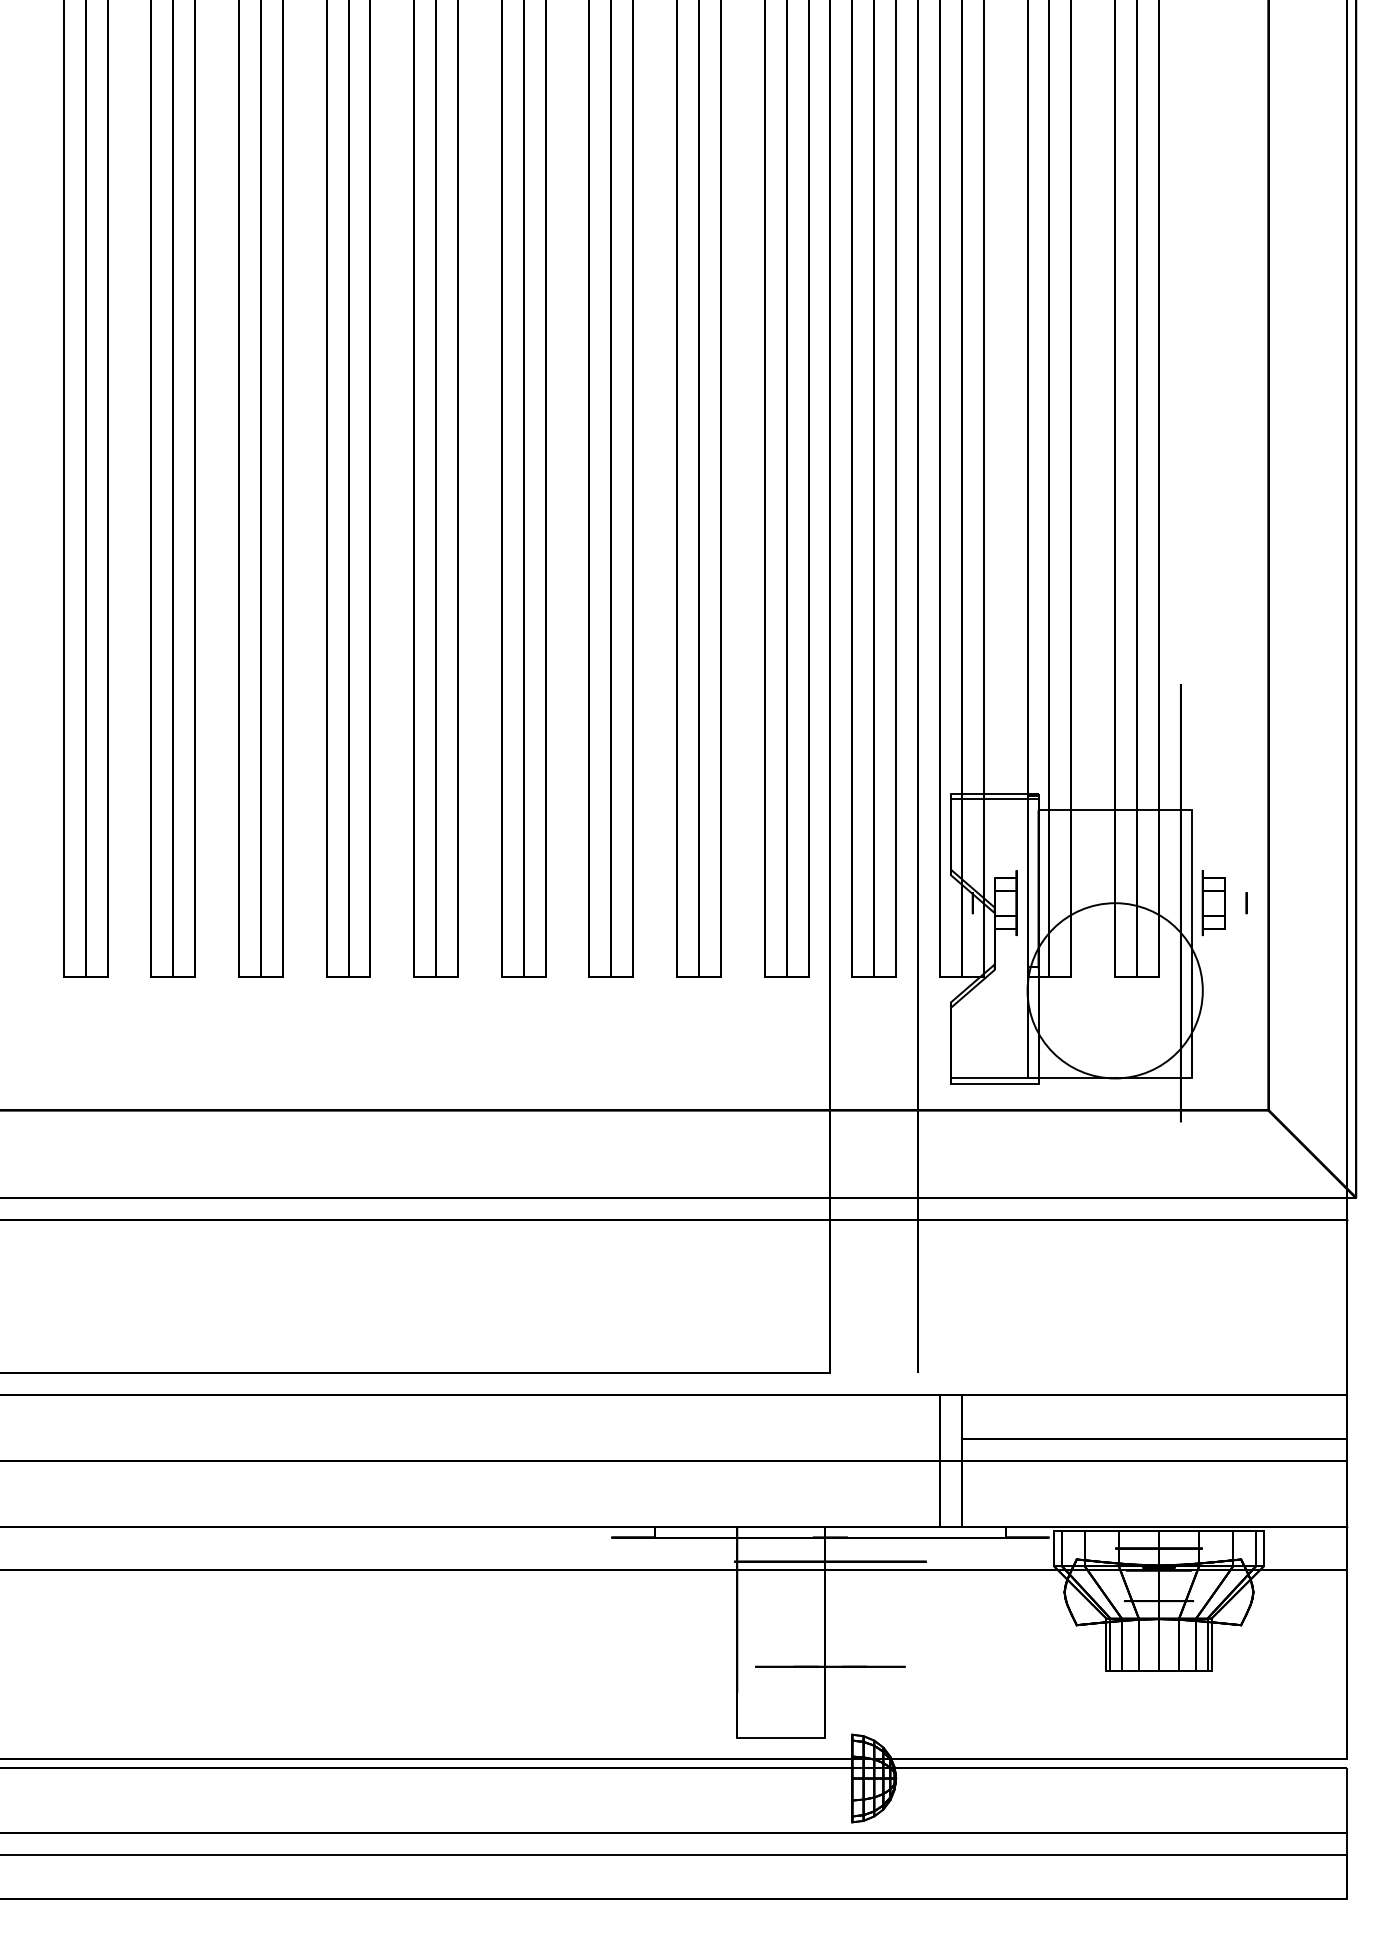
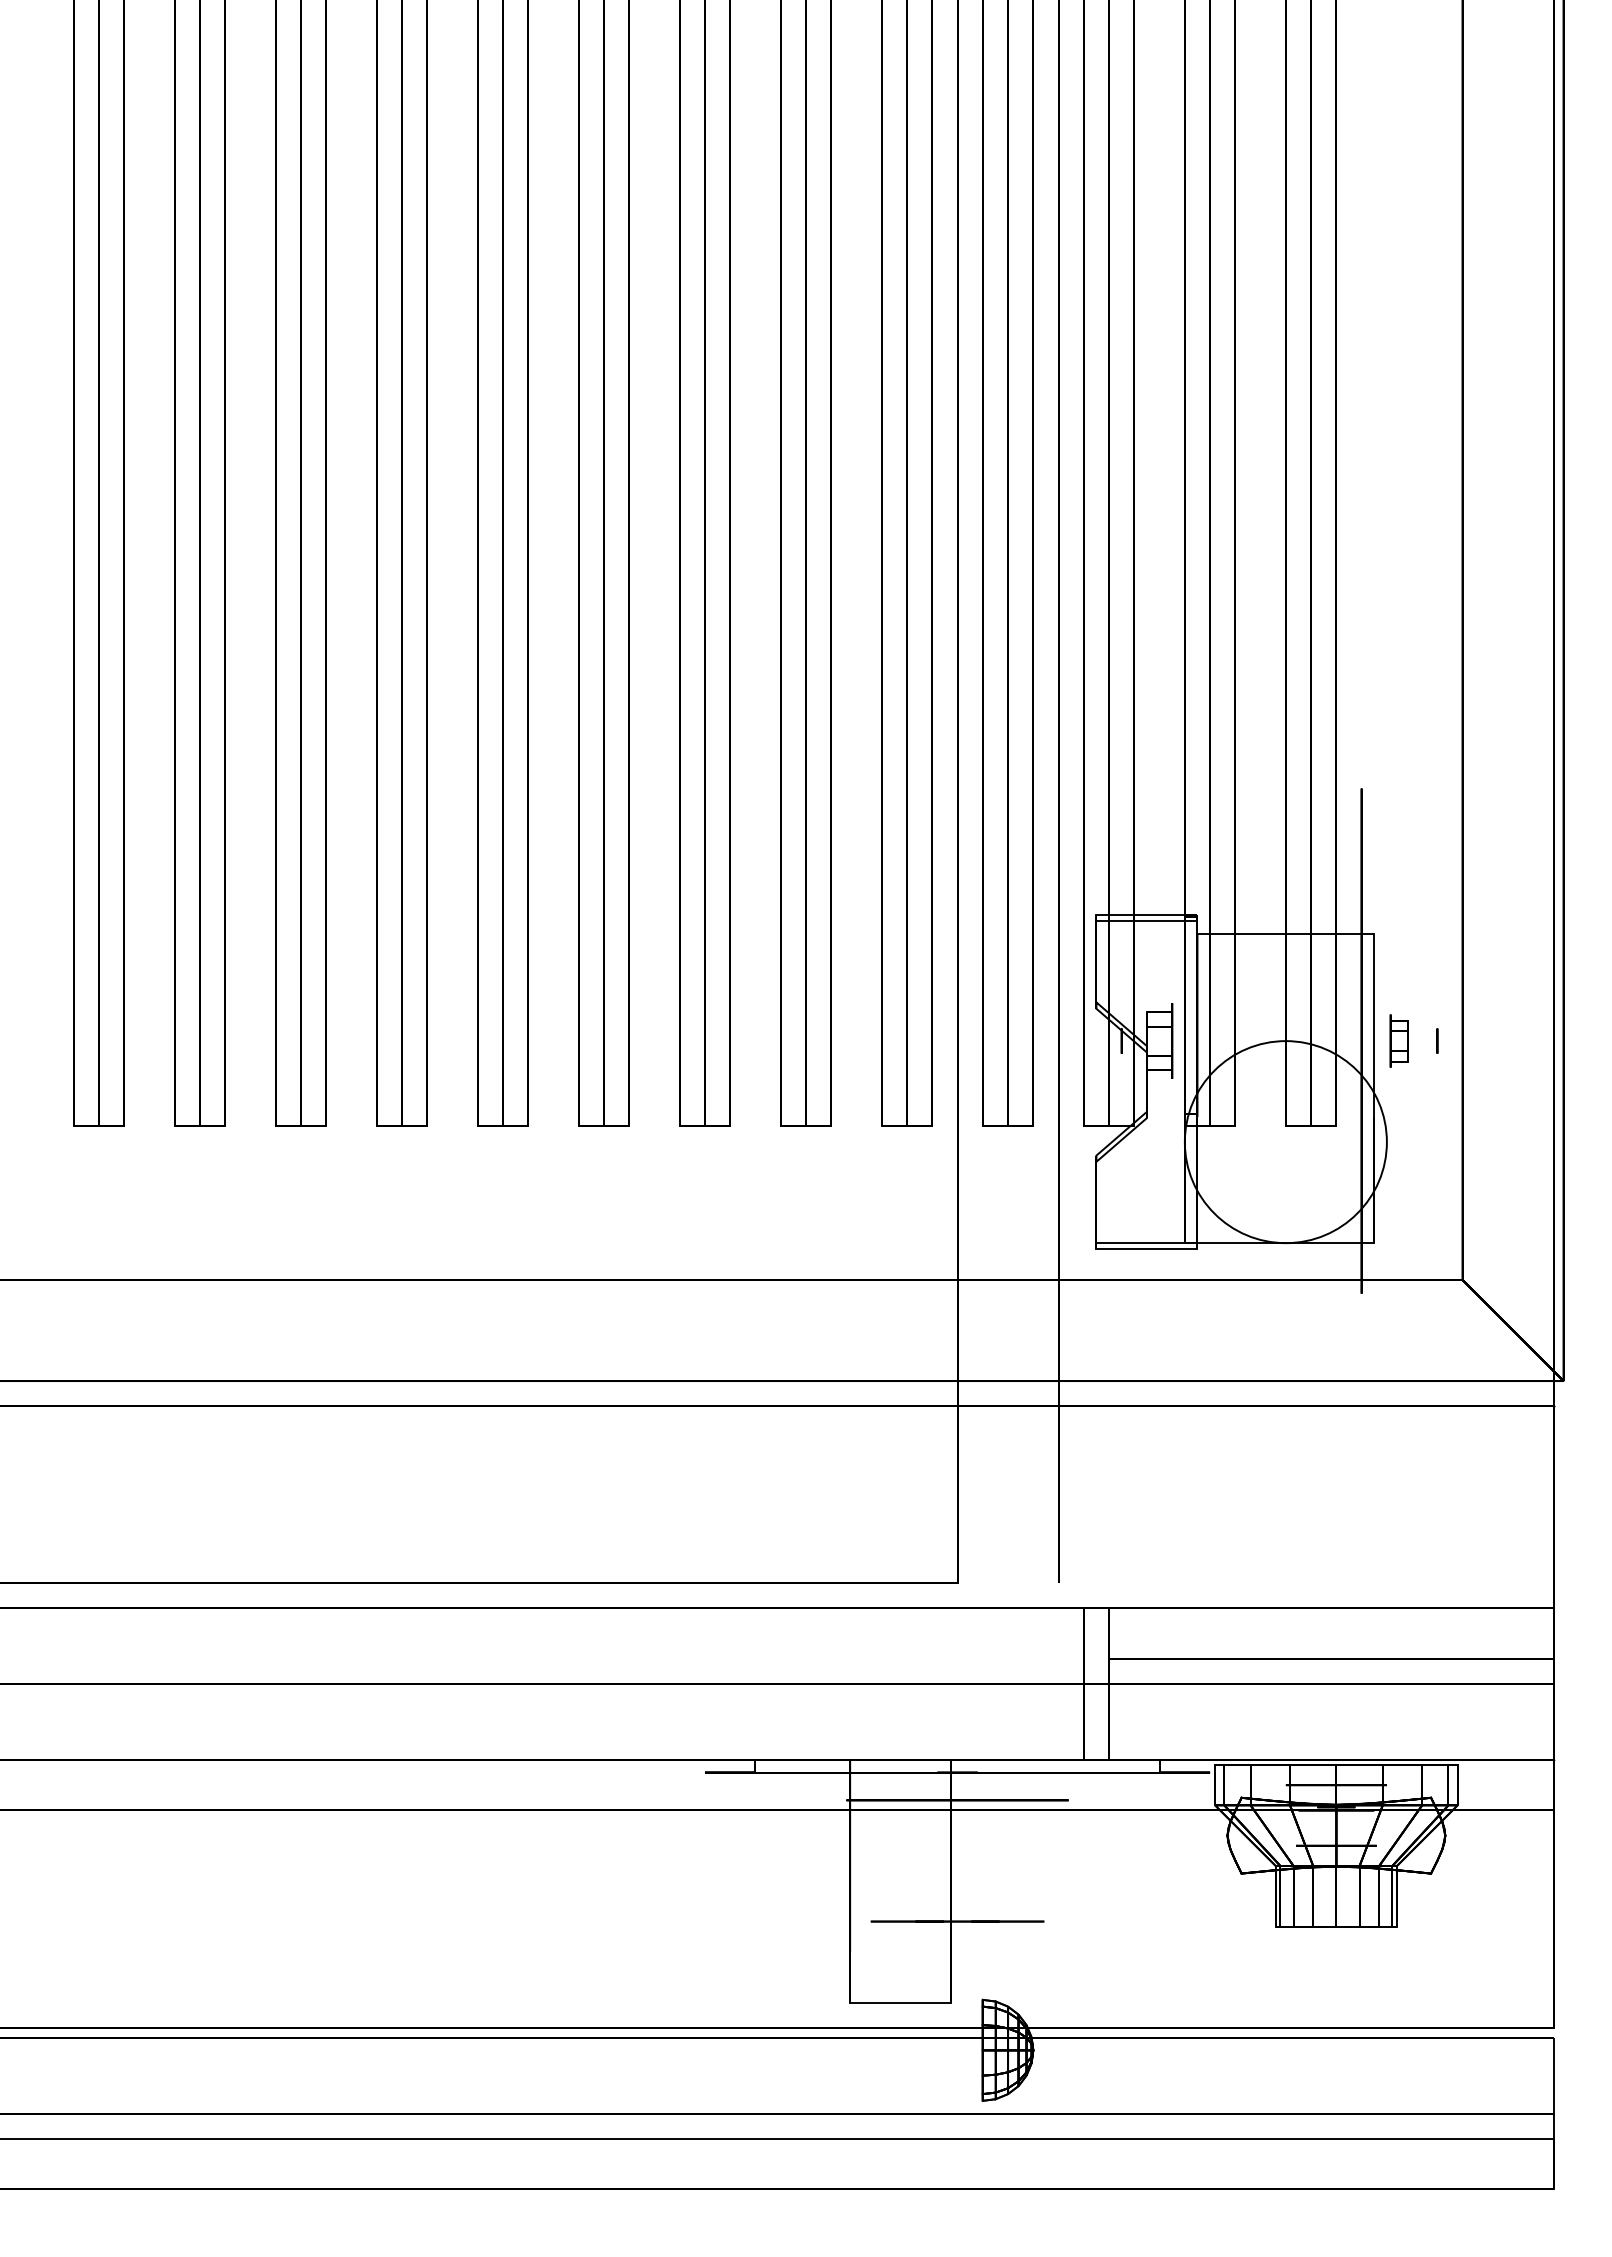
part: (1213, 902) -> (1399, 1040), size x0.7

